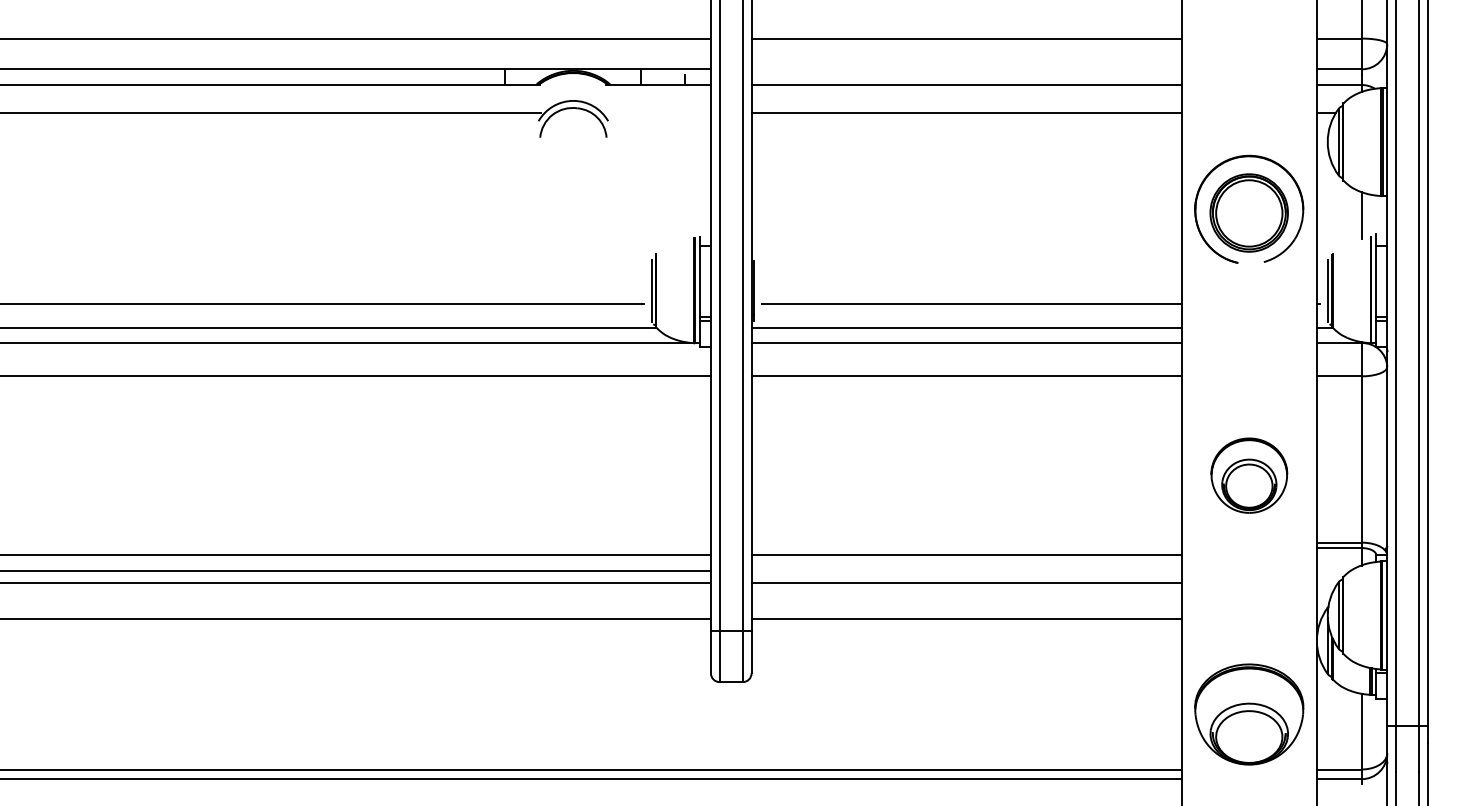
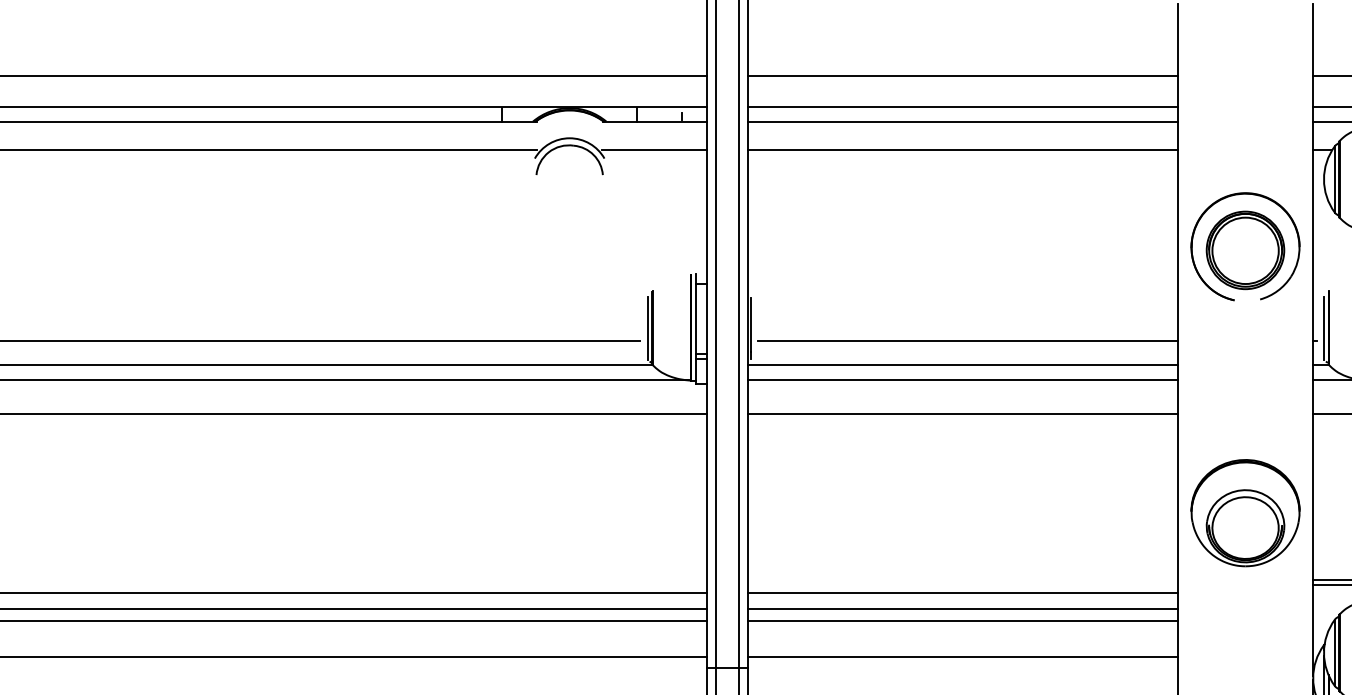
line: (966, 69) -> (962, 106), added
line: (657, 112) -> (653, 149), added
part: (1249, 475) -> (1245, 512), size x1.43
line: (966, 571) -> (962, 608), added

